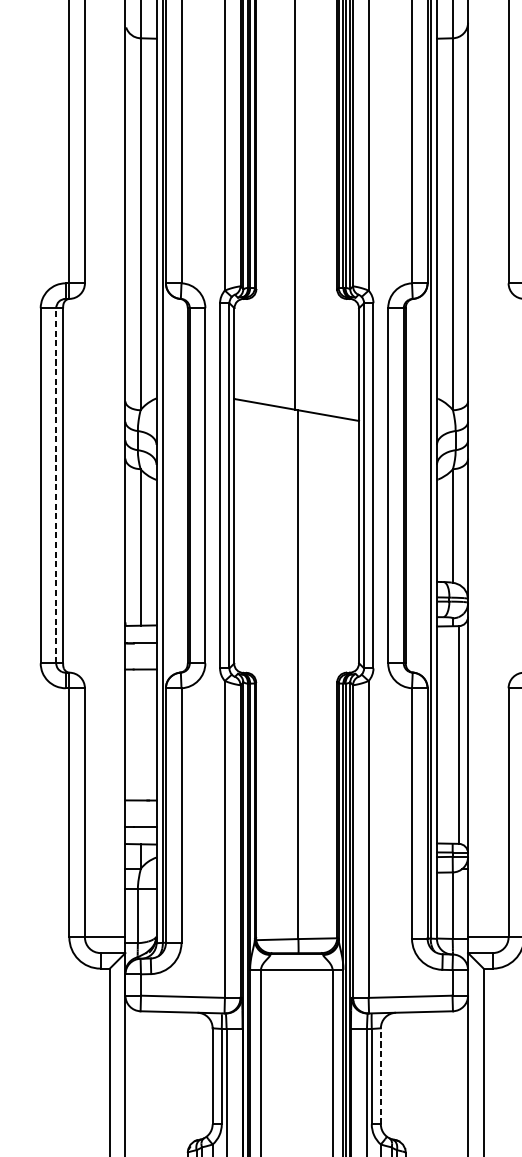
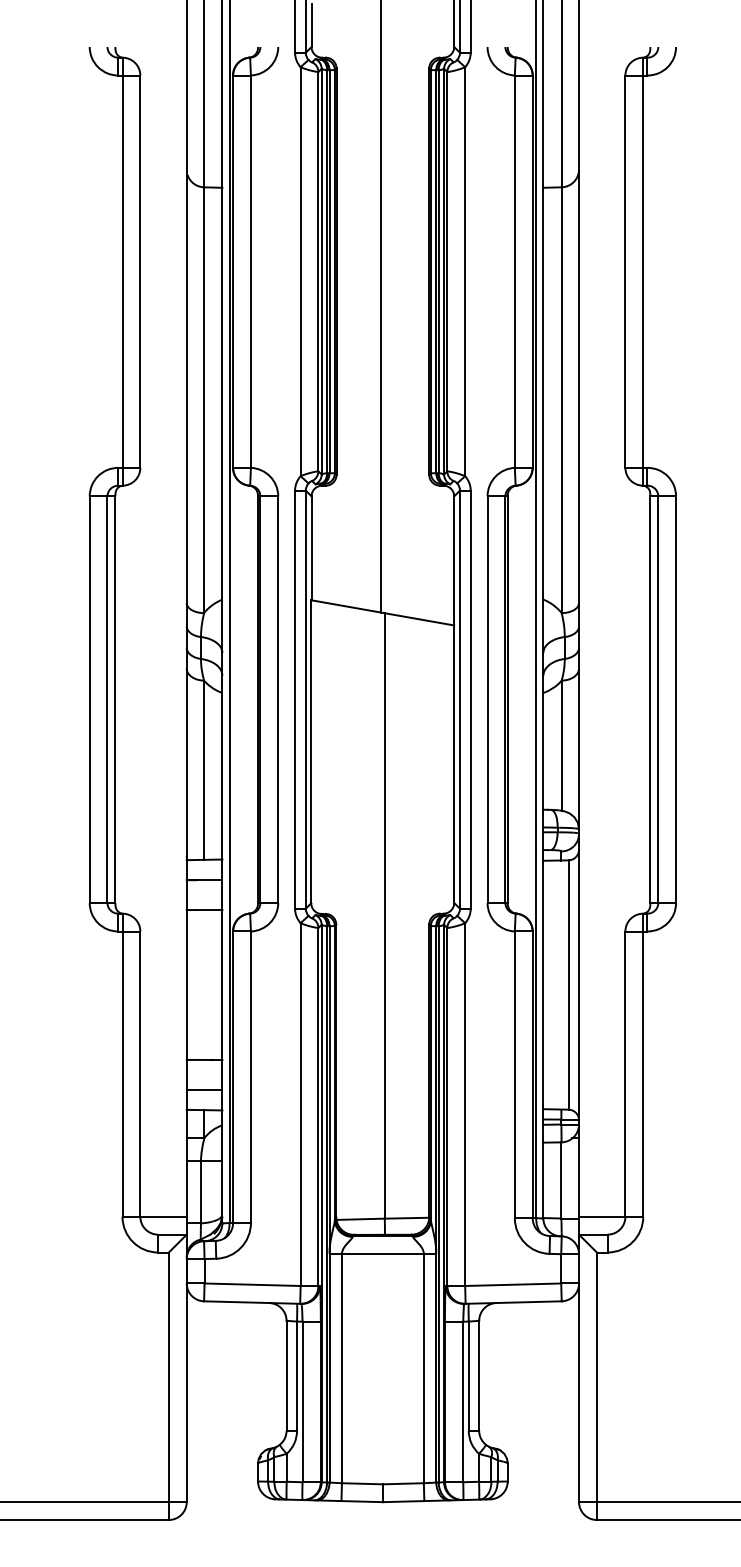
line: (56, 485) -> (107, 699), dashed -> solid
line: (381, 1076) -> (479, 1375), dashed -> solid

